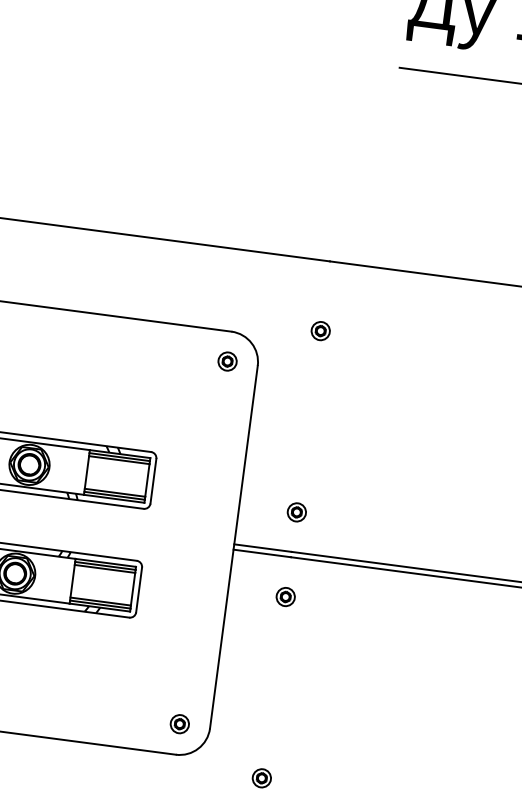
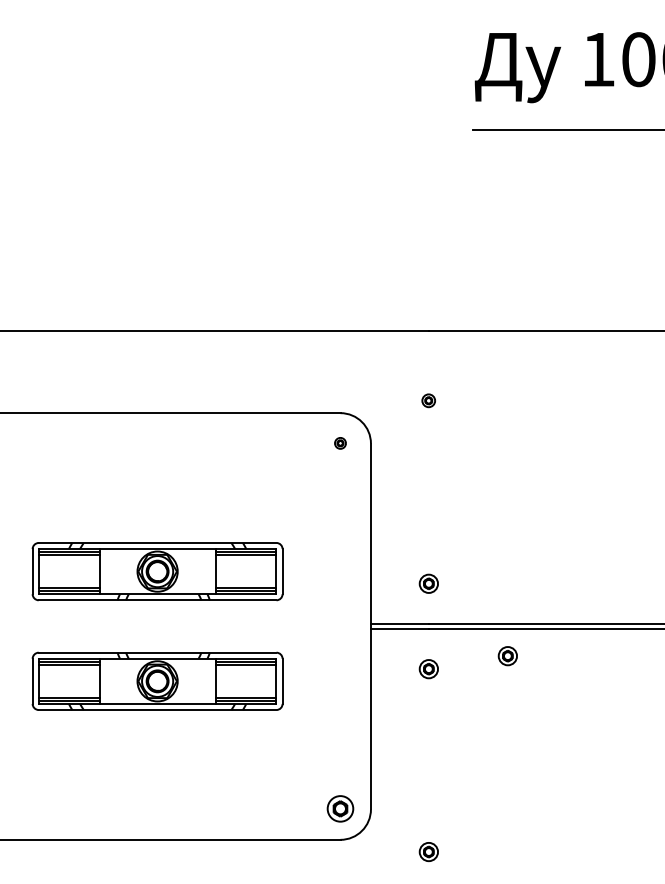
part: (320, 330) -> (428, 400), size x0.7
part: (227, 361) -> (340, 443), size x0.6
part: (365, 594) -> (507, 656), added
part: (179, 724) -> (340, 809), size x1.4

